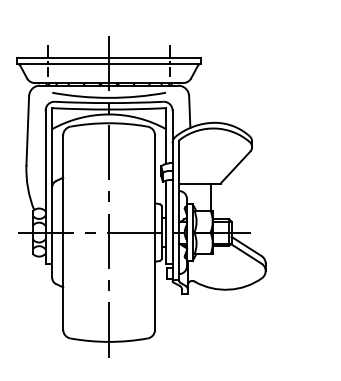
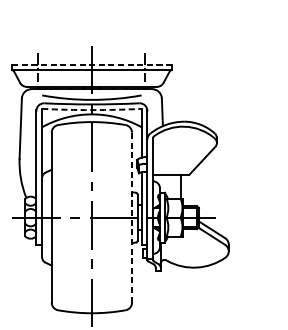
line: (109, 57) -> (92, 64), solid -> dashed
arc: (109, 109) -> (92, 110), solid -> dashed
line: (155, 232) -> (132, 217), solid -> dashed

